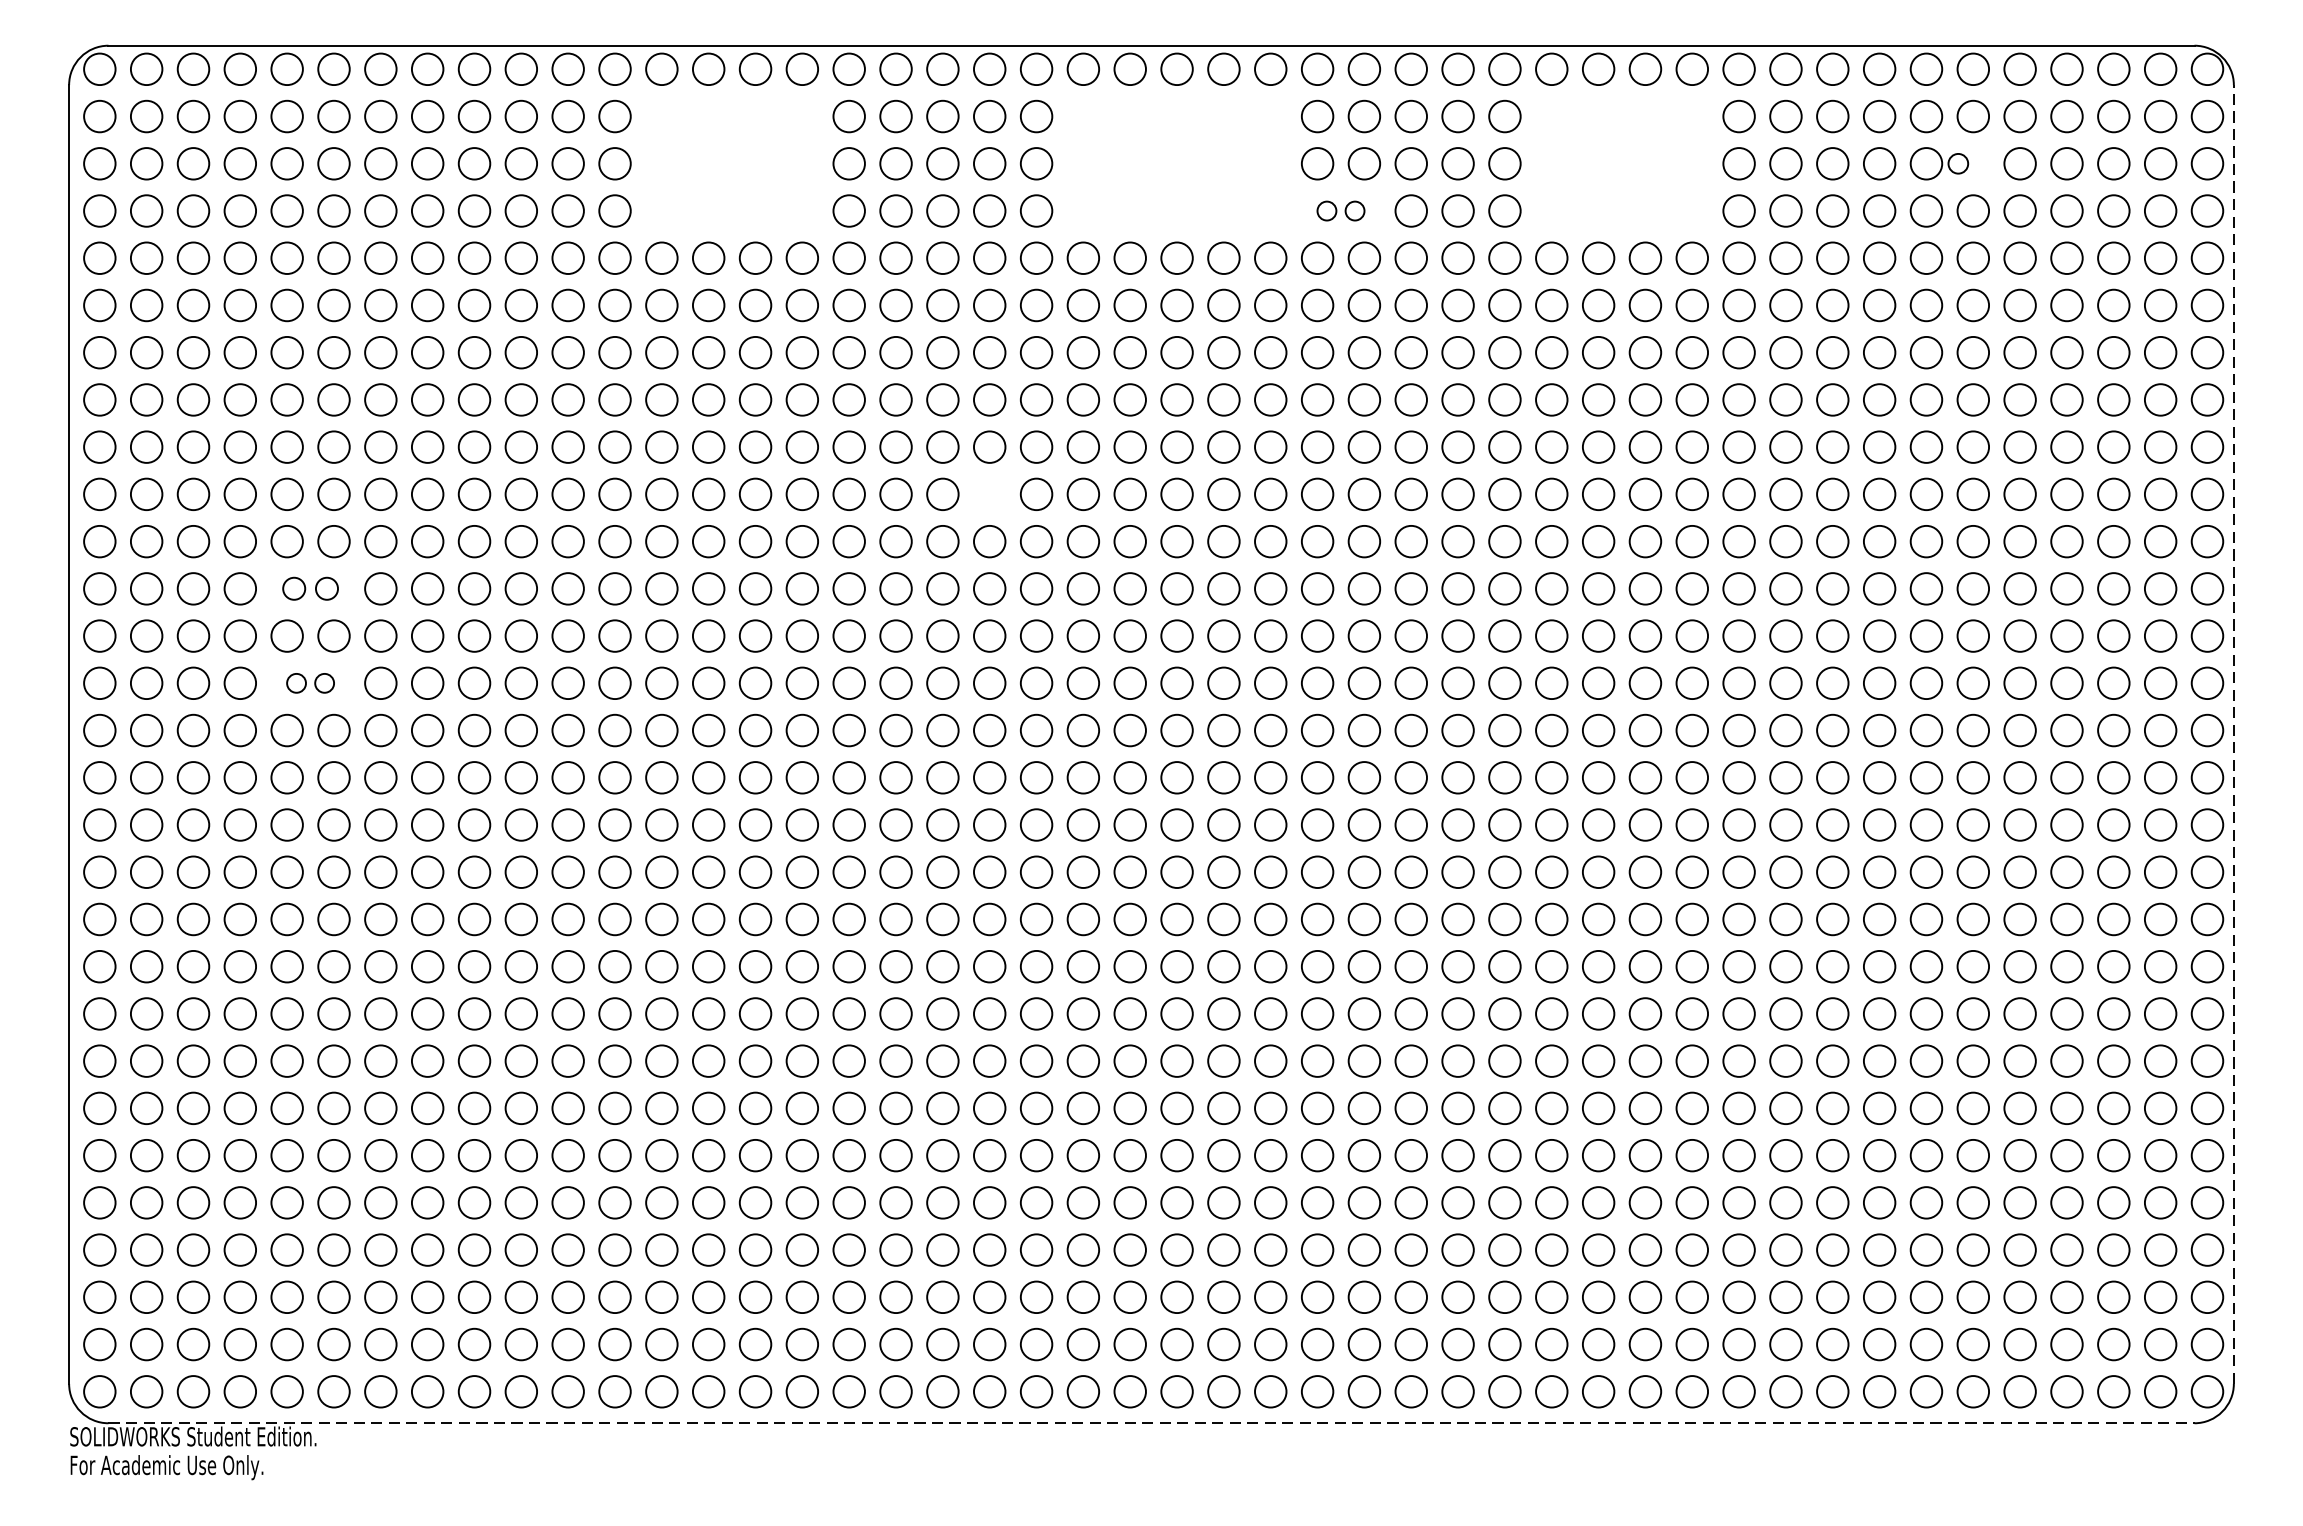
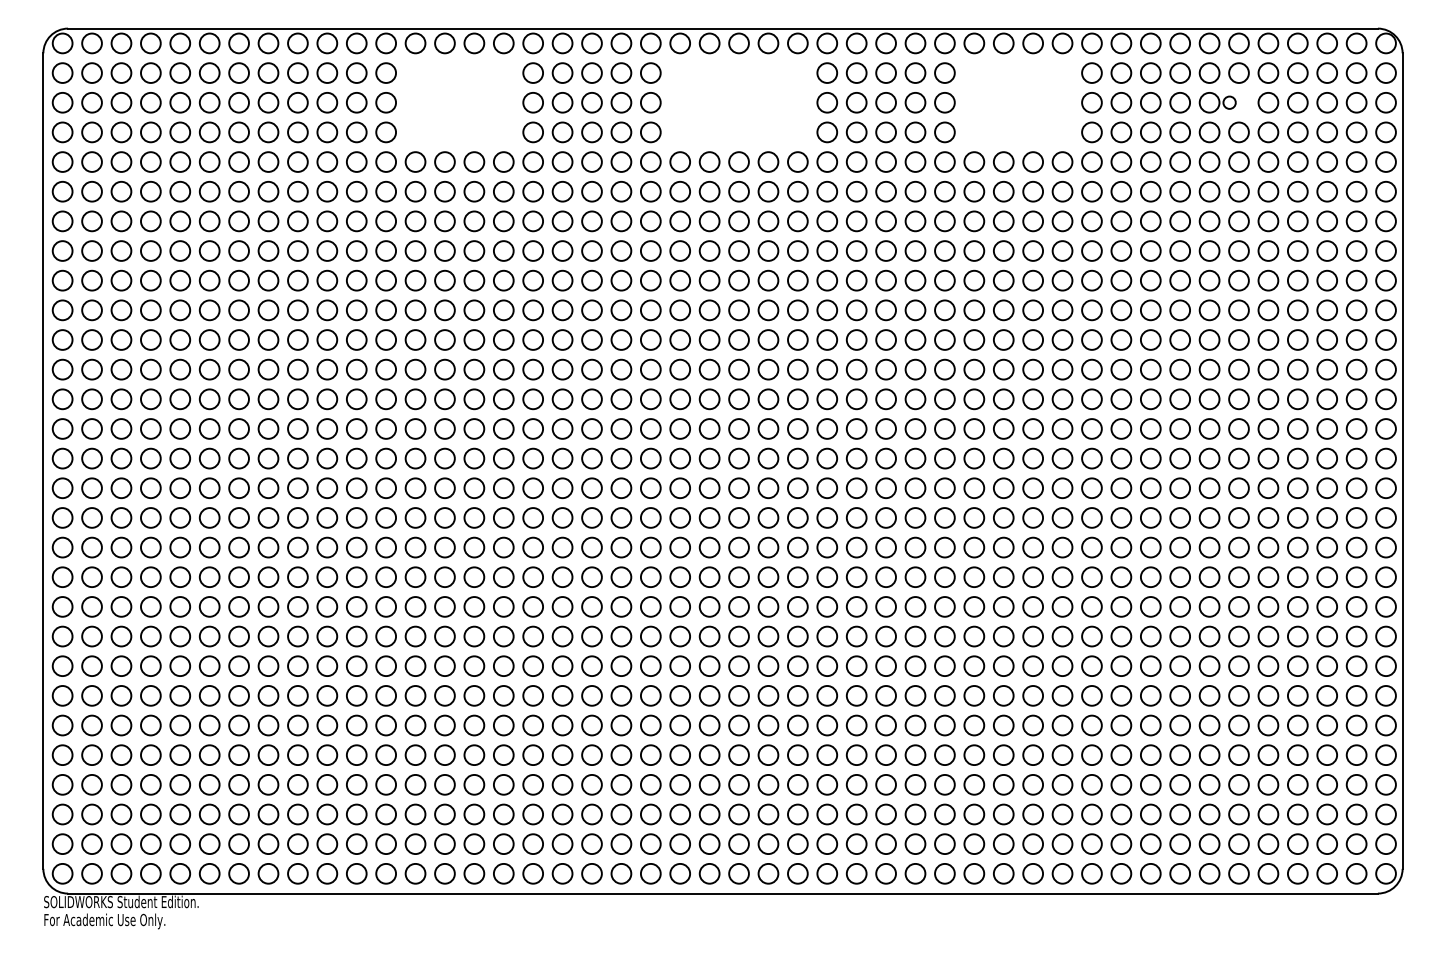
part: (1340, 211) -> (841, 132), size x1.67
circle: (989, 494) -> (621, 310), added
part: (309, 588) -> (194, 369), size x1.43
part: (309, 682) -> (194, 428), size x1.67
line: (2233, 735) -> (1402, 461), dashed -> solid
line: (1152, 1423) -> (723, 893), dashed -> solid

